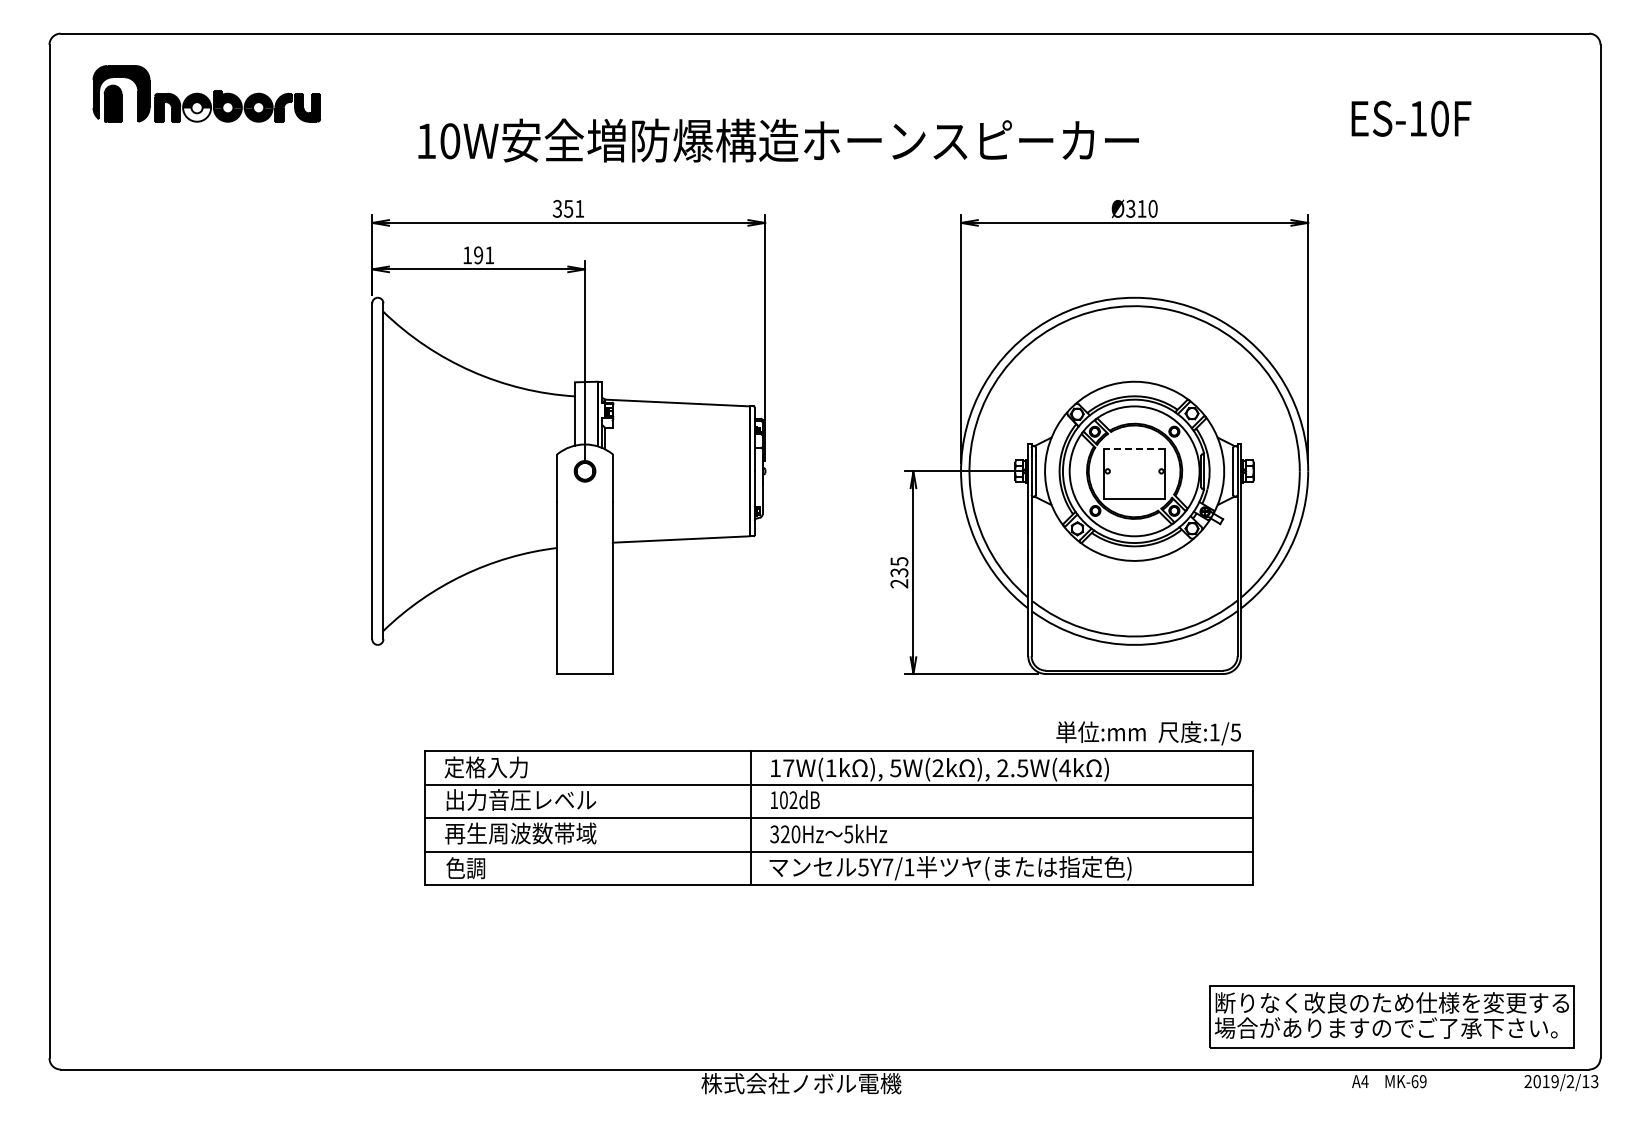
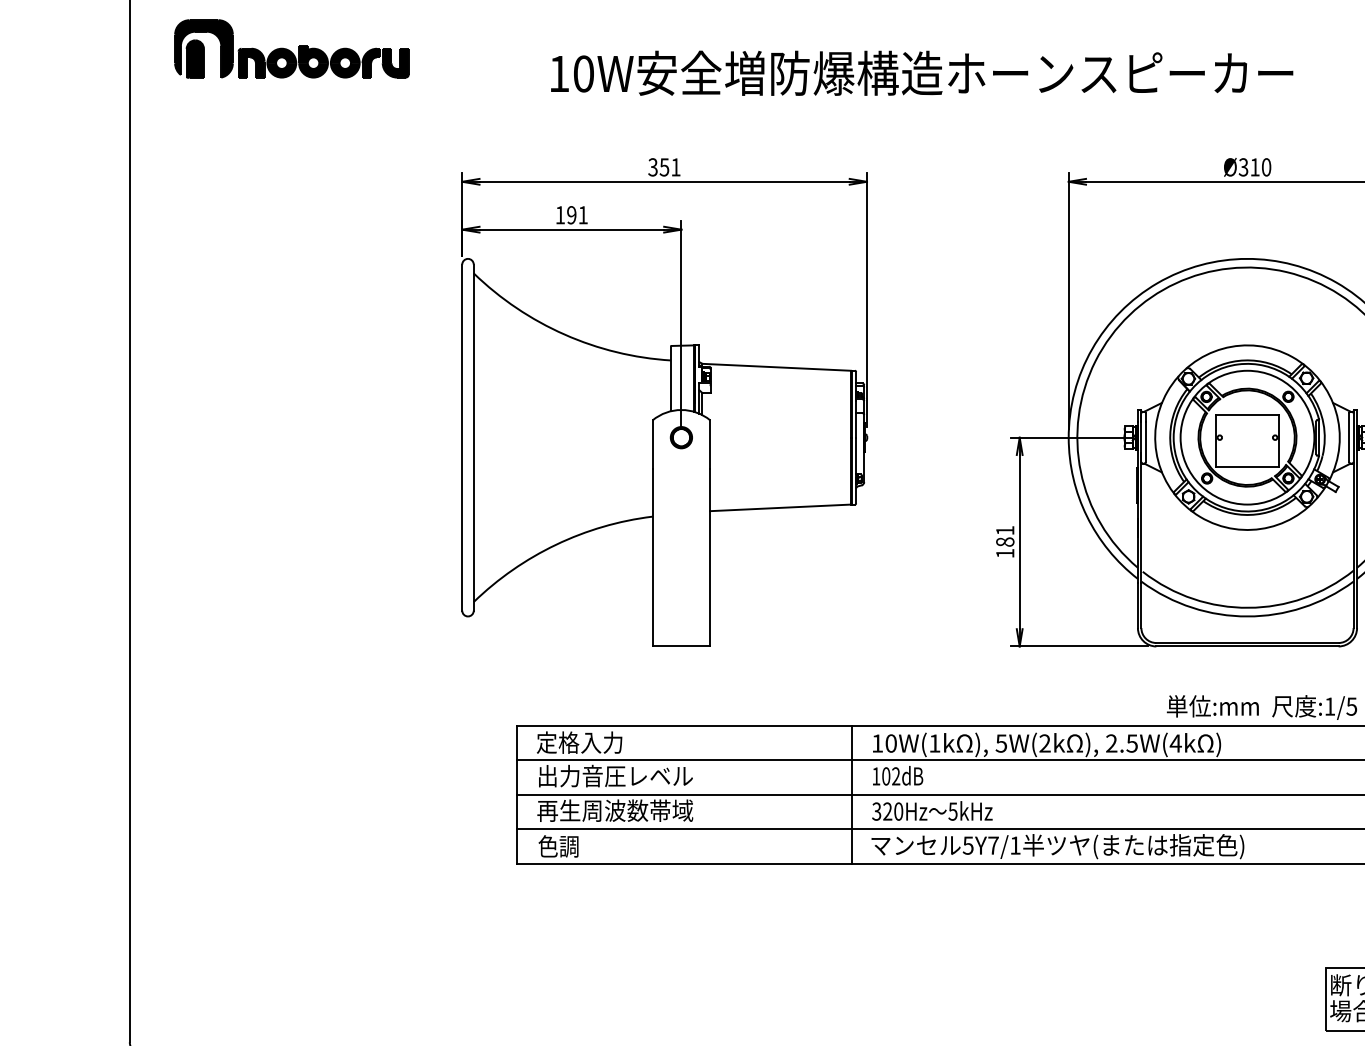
fill: (197, 114) -> (282, 70), added
text: (778, 140) -> (921, 73), moved
line: (1134, 448) -> (1247, 414), dashed -> solid
text: (899, 572) -> (1005, 541), 235 -> 181
text: (788, 768) -> (890, 743), 17W(1k -> 10W(1k

